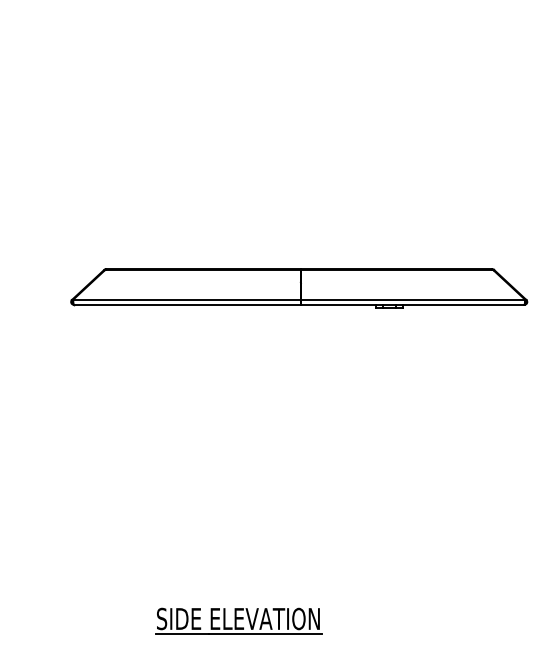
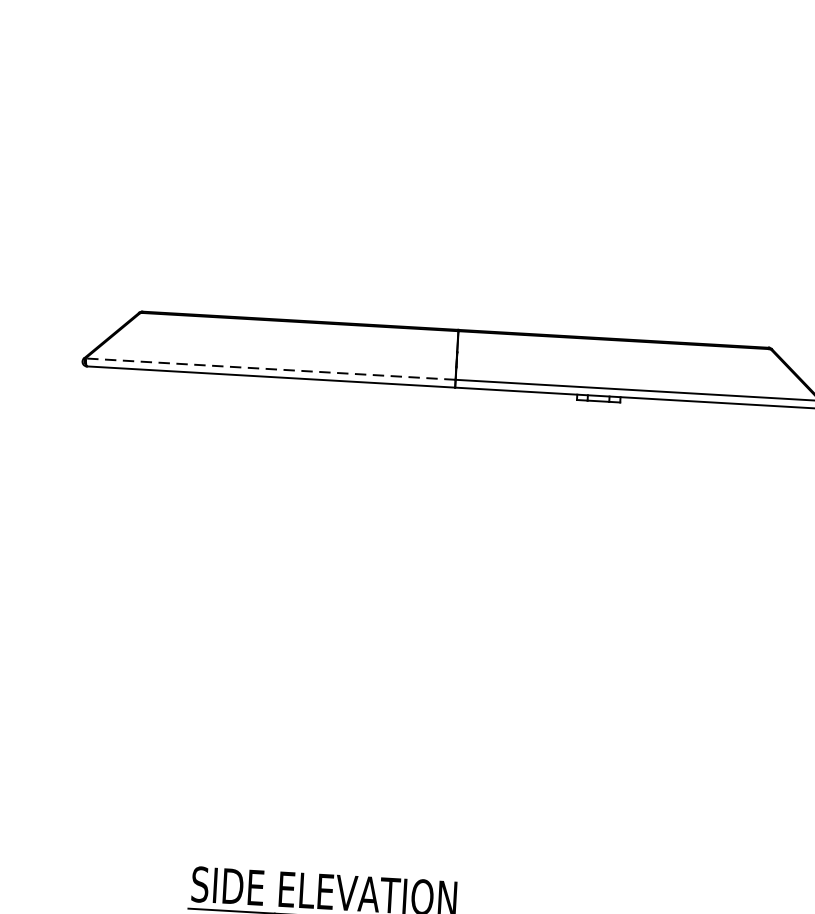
line: (186, 299) -> (269, 368), solid -> dashed

